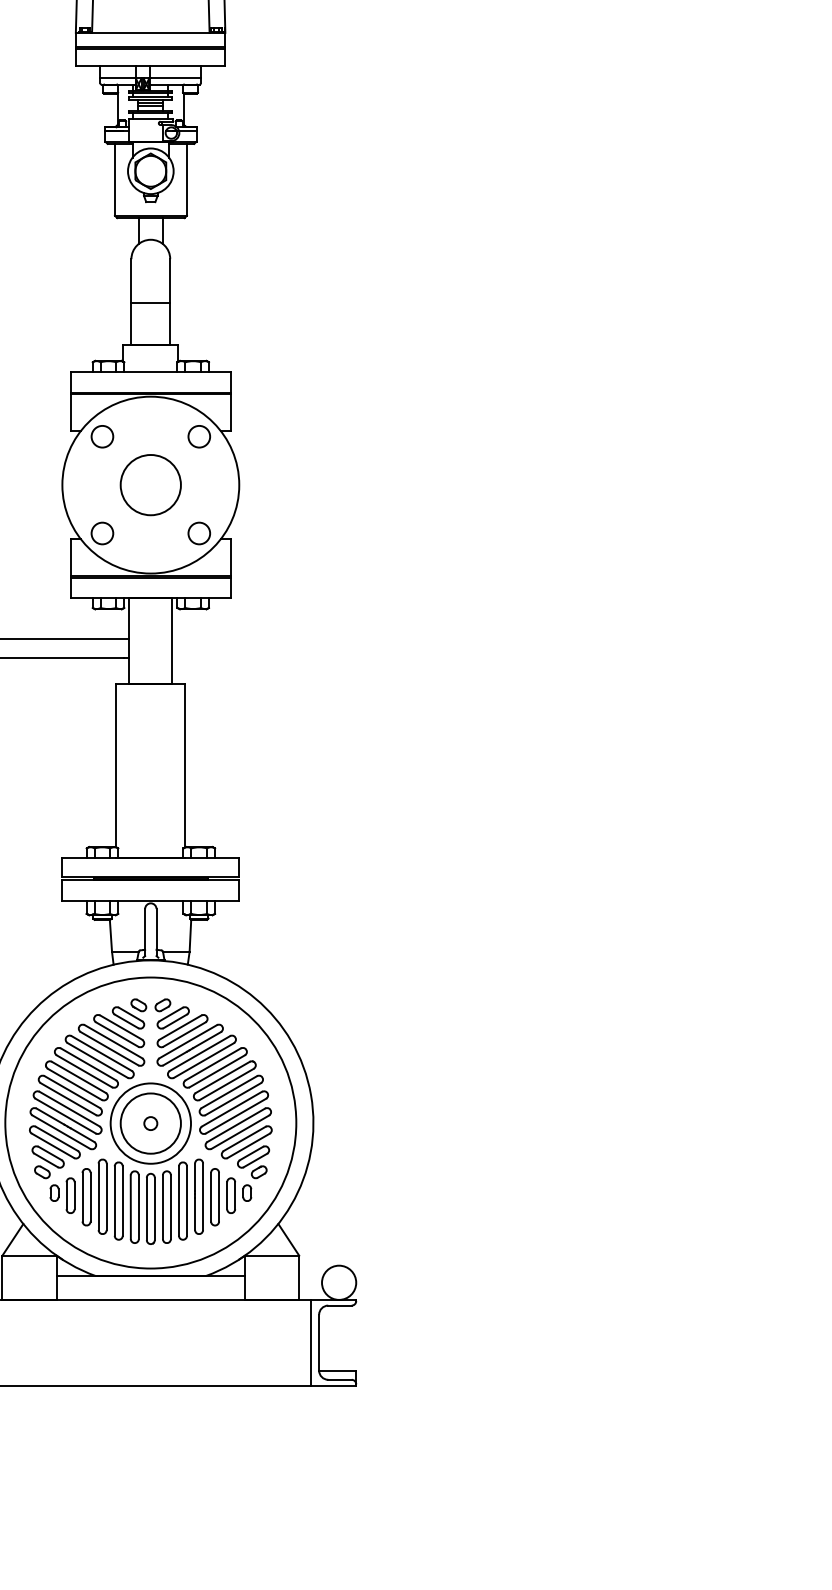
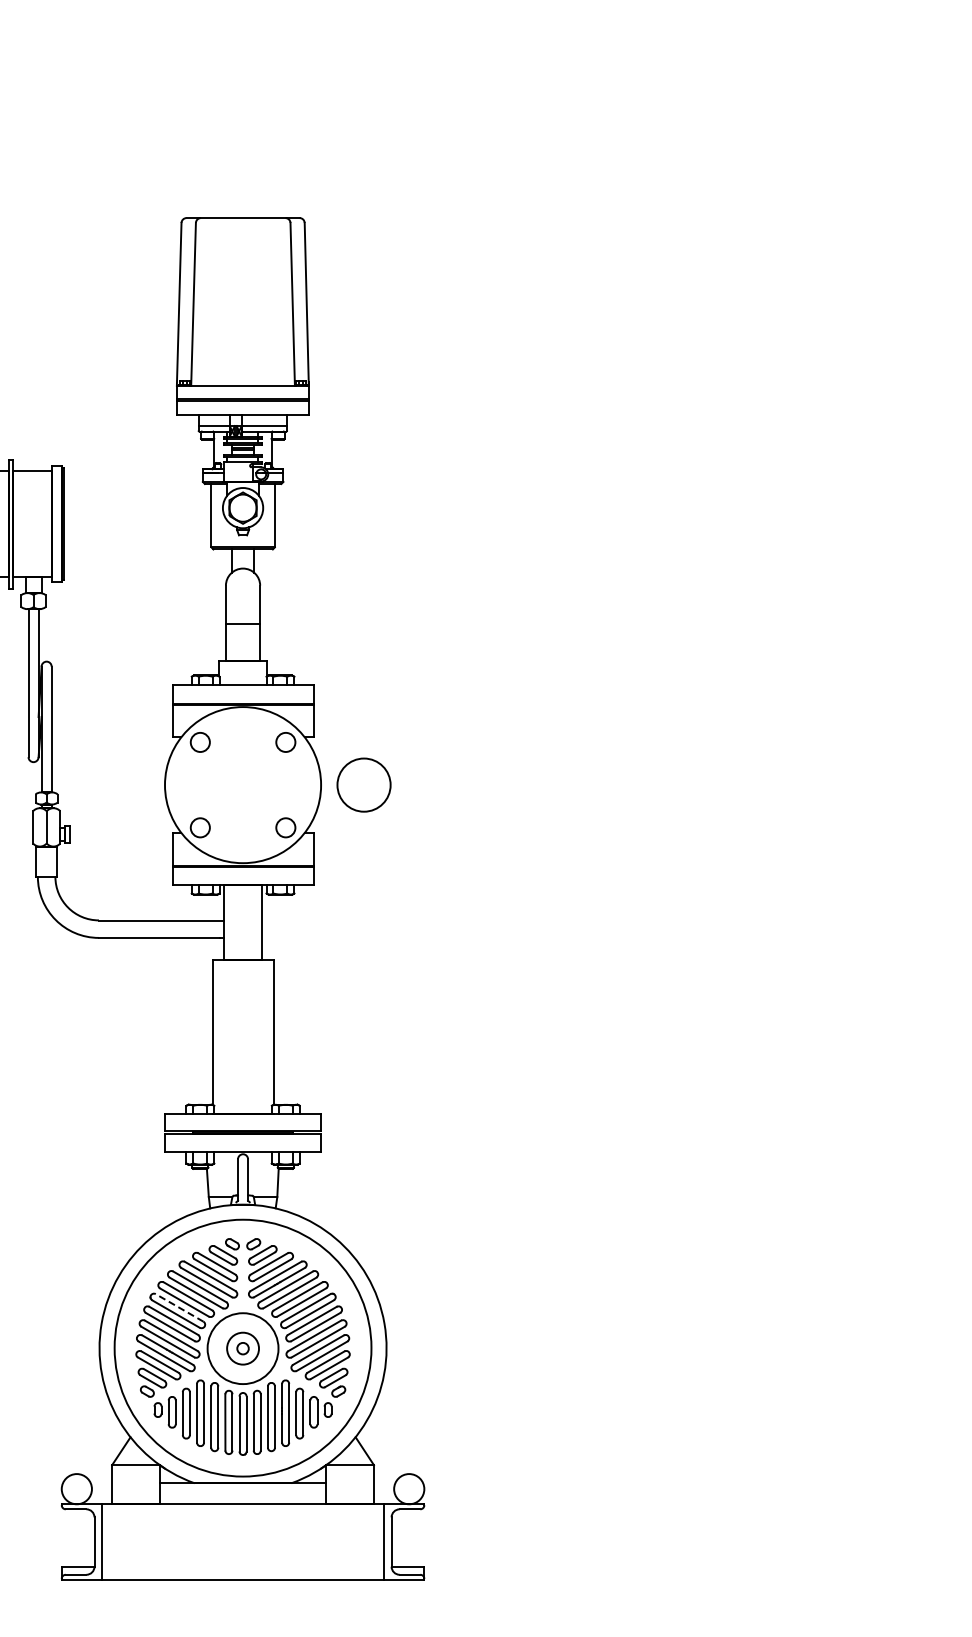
circle: (150, 484) -> (363, 784), moved
line: (78, 1076) -> (179, 1307), solid -> dashed
circle: (150, 1123) -> (242, 1348), size x0.6

